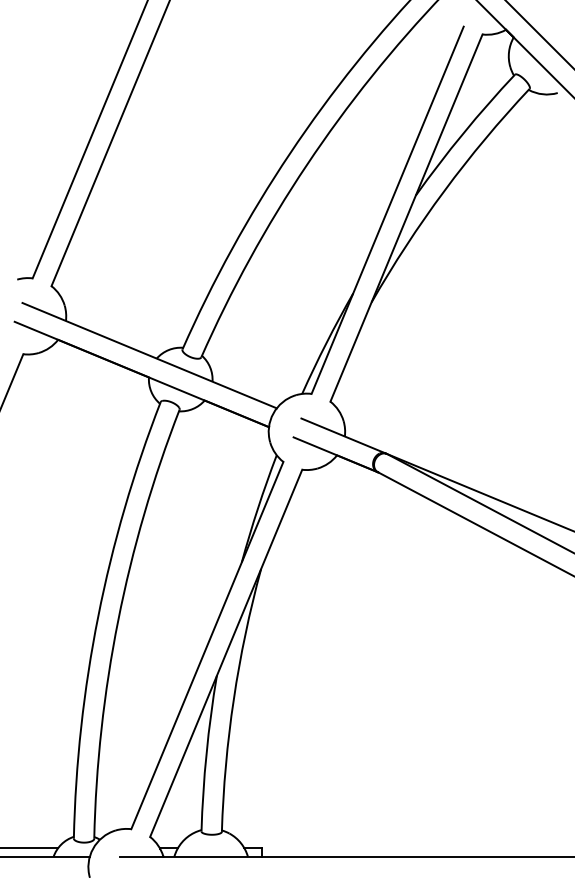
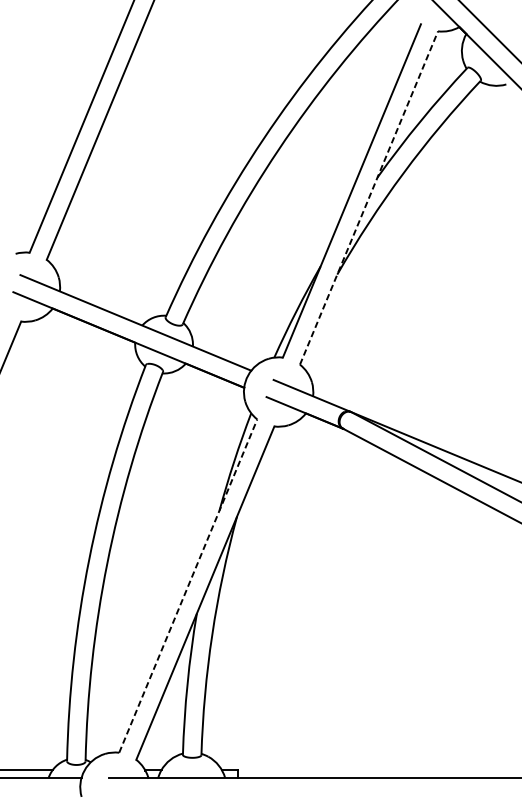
line: (406, 218) -> (369, 198), solid -> dashed
line: (207, 645) -> (188, 586), solid -> dashed

